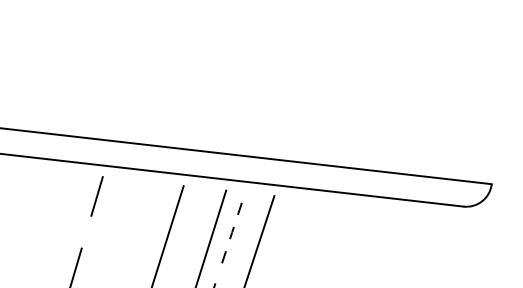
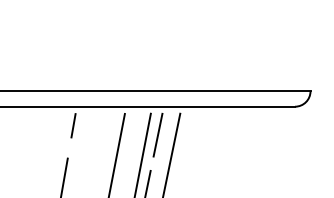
line: (234, 228) -> (158, 135), dashed -> solid

